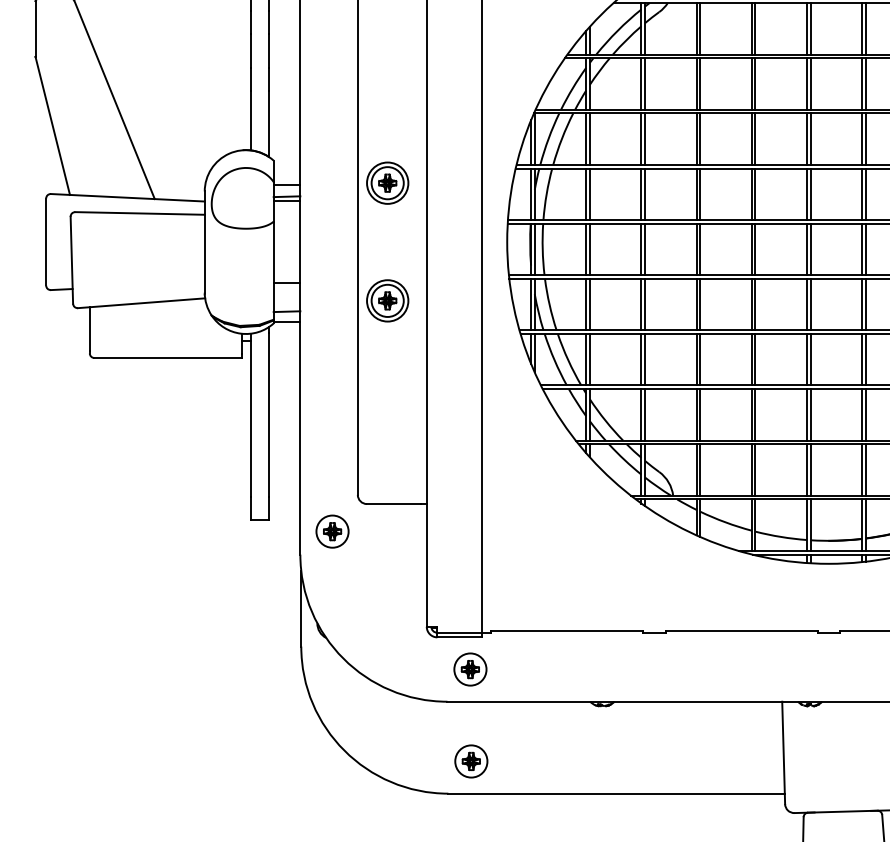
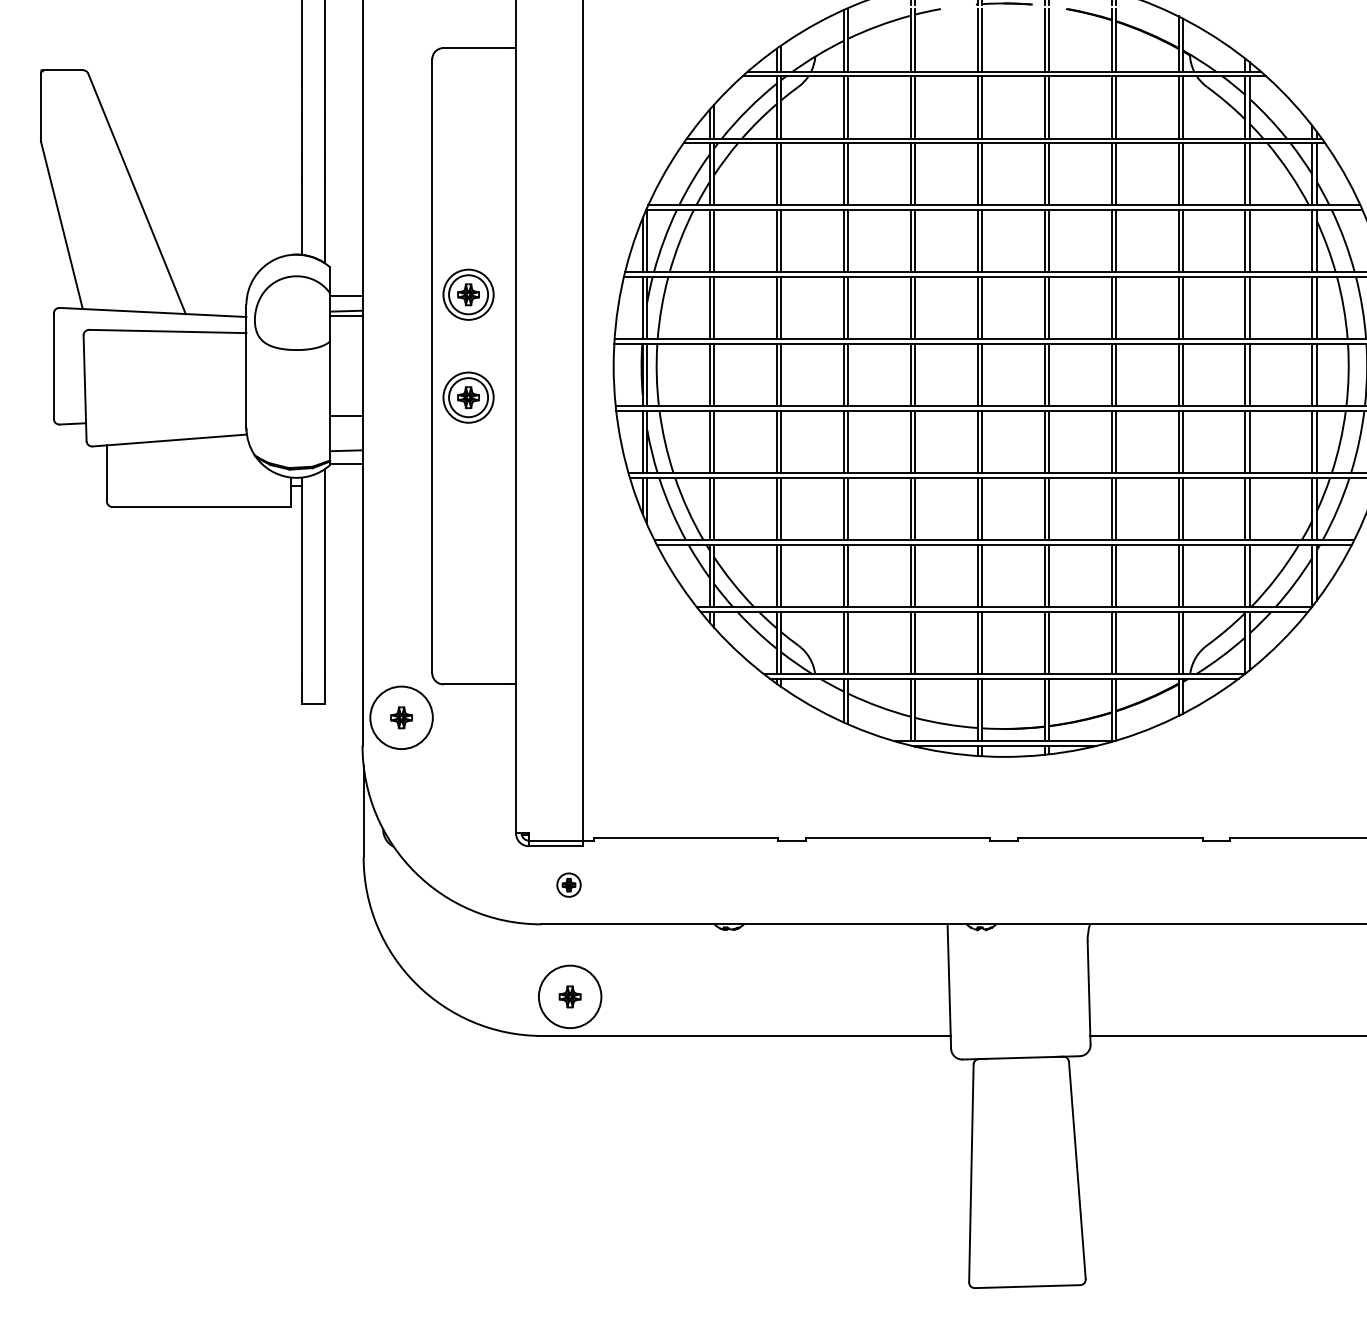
part: (387, 300) -> (468, 397), moved
circle: (332, 531) -> (401, 717), size x1.6
part: (470, 668) -> (568, 884), size x0.6
circle: (470, 761) -> (569, 996), size x1.6

